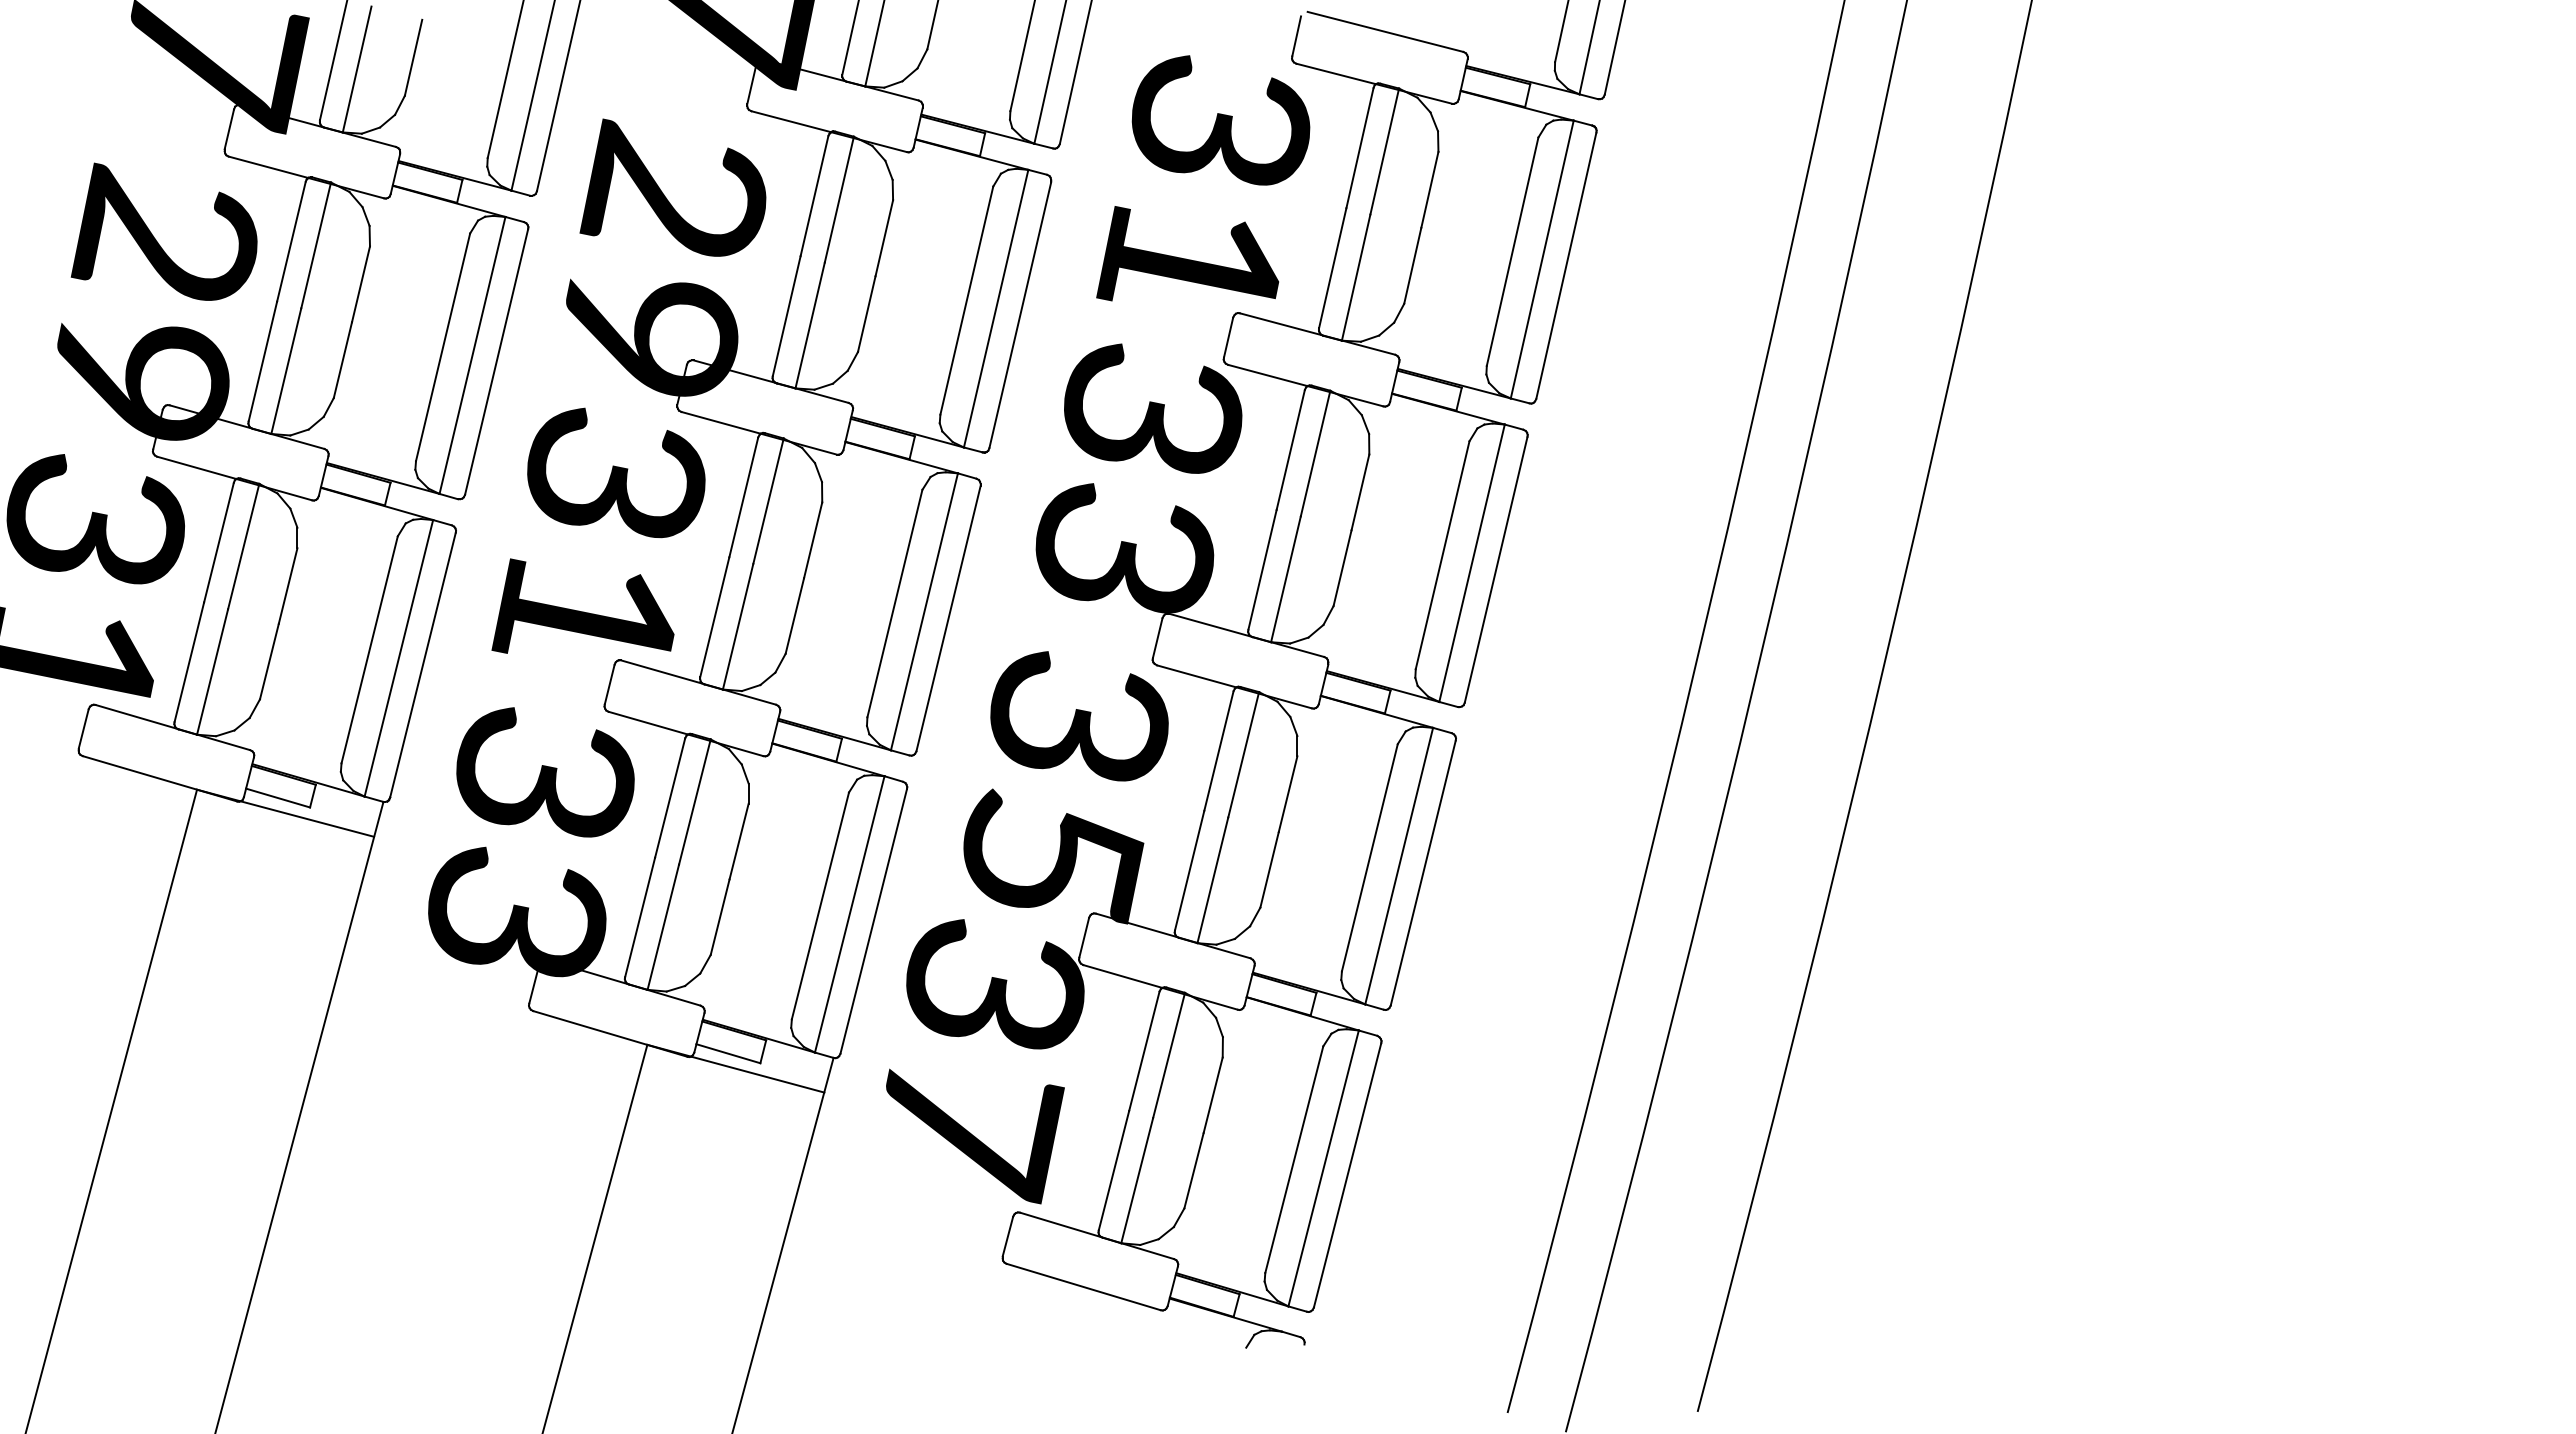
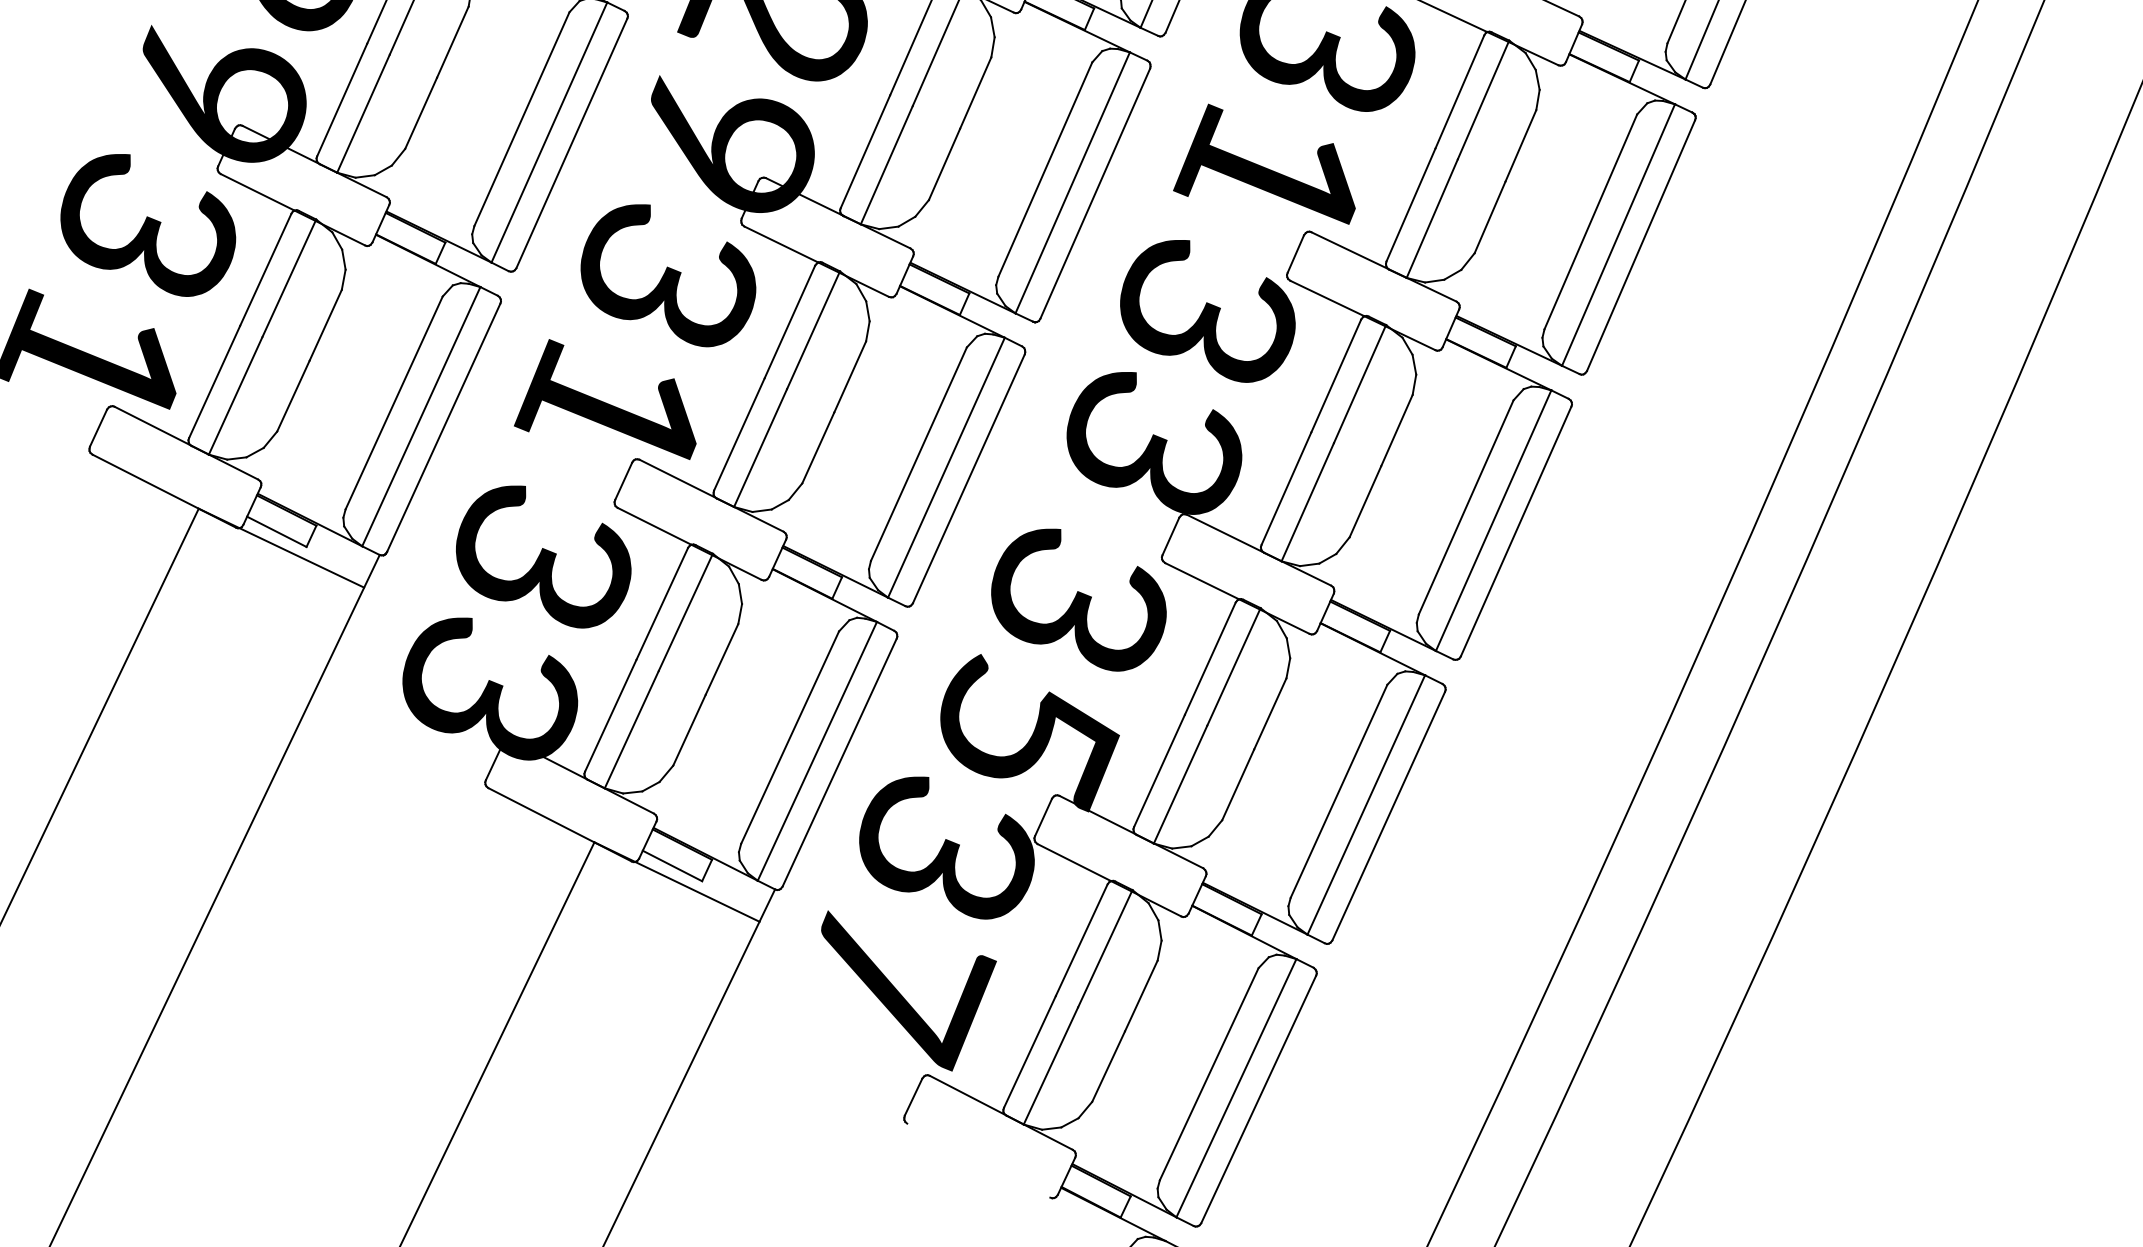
line: (1083, 1286) -> (978, 1160), removed

